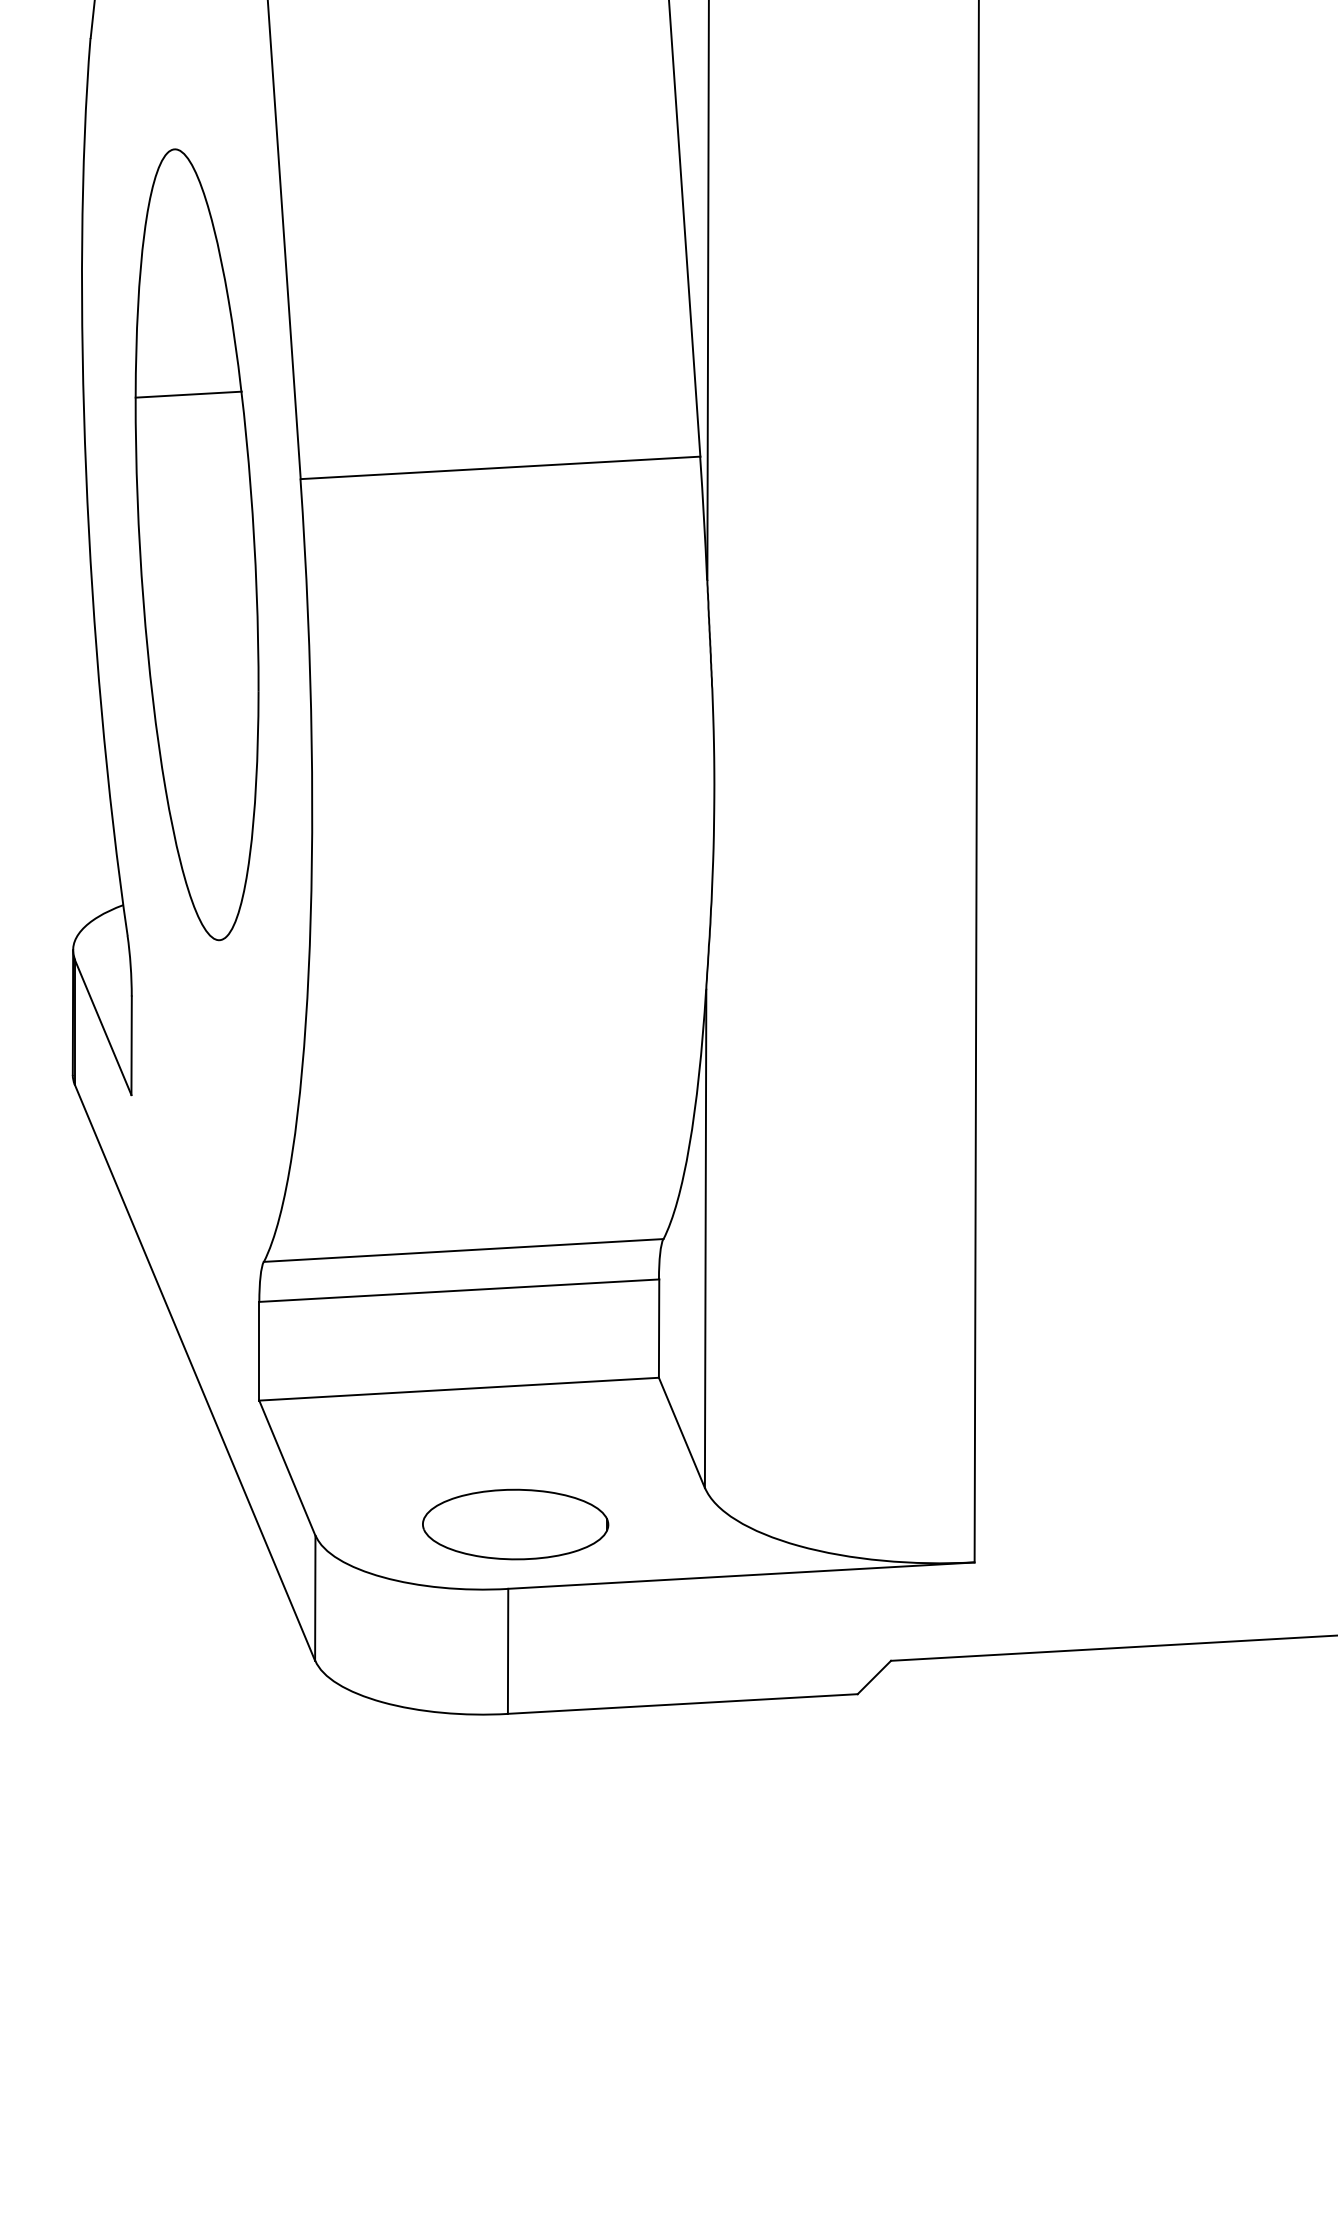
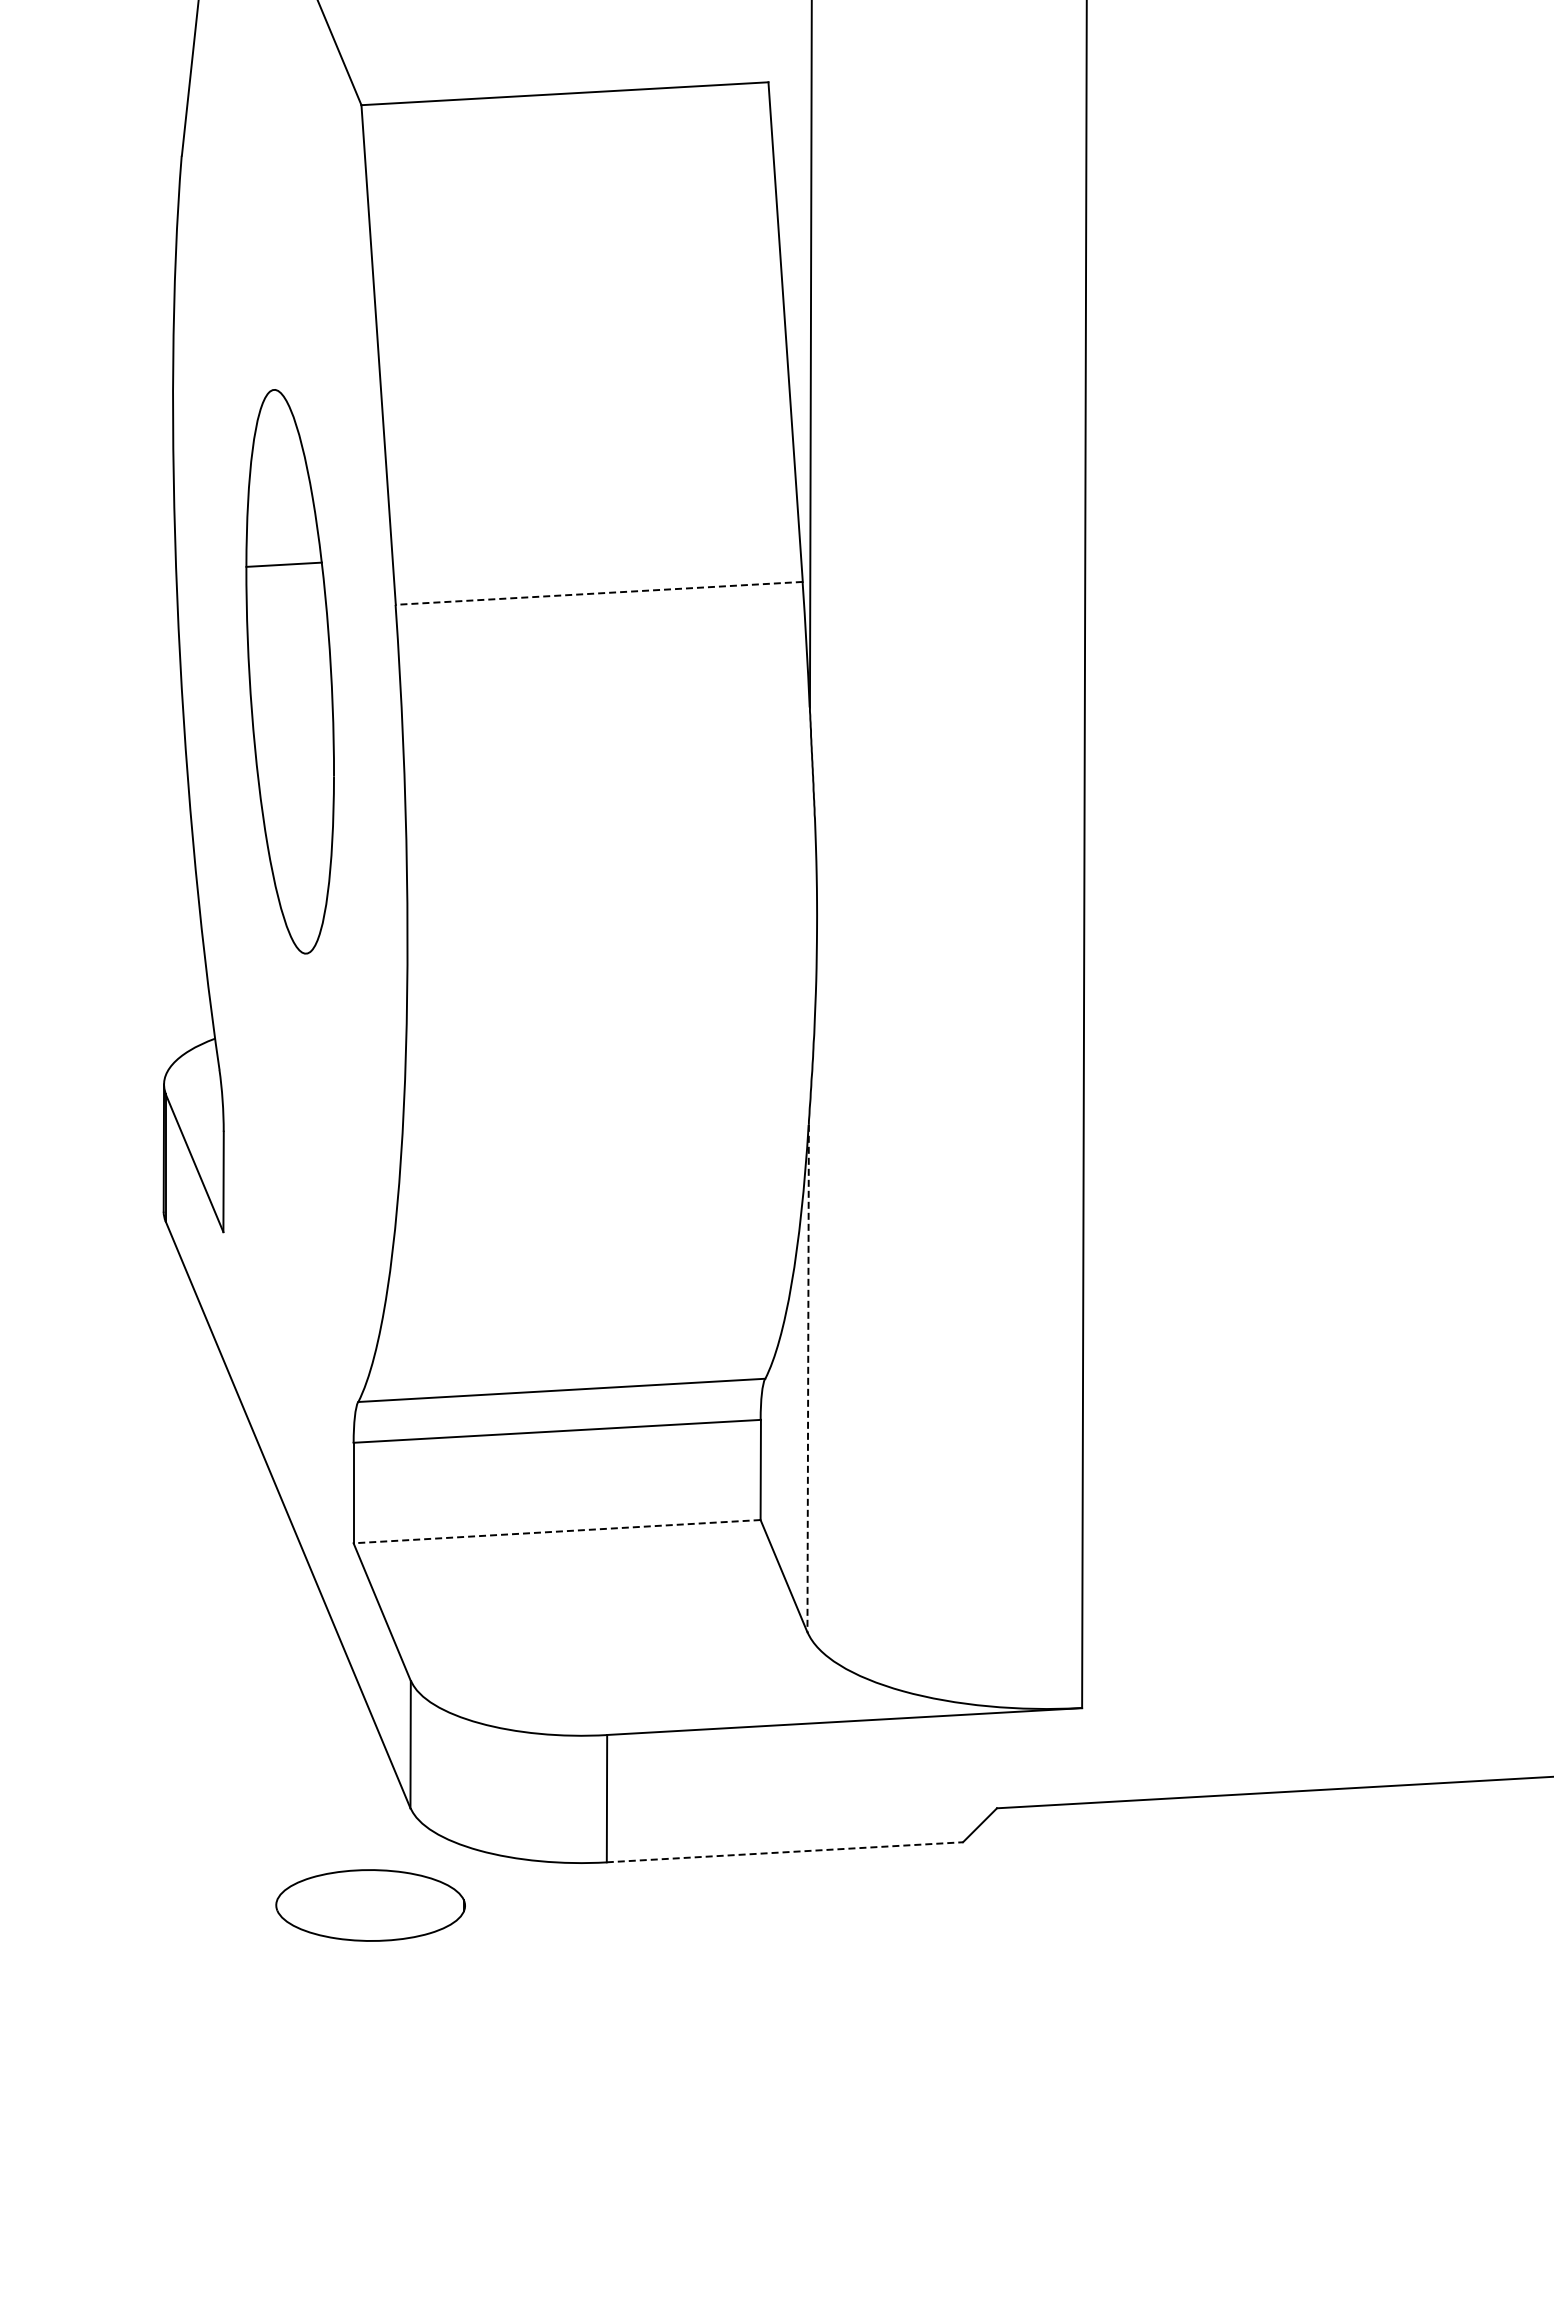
line: (500, 468) -> (599, 593), solid -> dashed
part: (196, 544) -> (289, 671), size x0.7
line: (705, 1238) -> (808, 1378), solid -> dashed
line: (459, 1389) -> (557, 1531), solid -> dashed
part: (515, 1524) -> (370, 1905), moved
line: (683, 1704) -> (785, 1852), solid -> dashed

